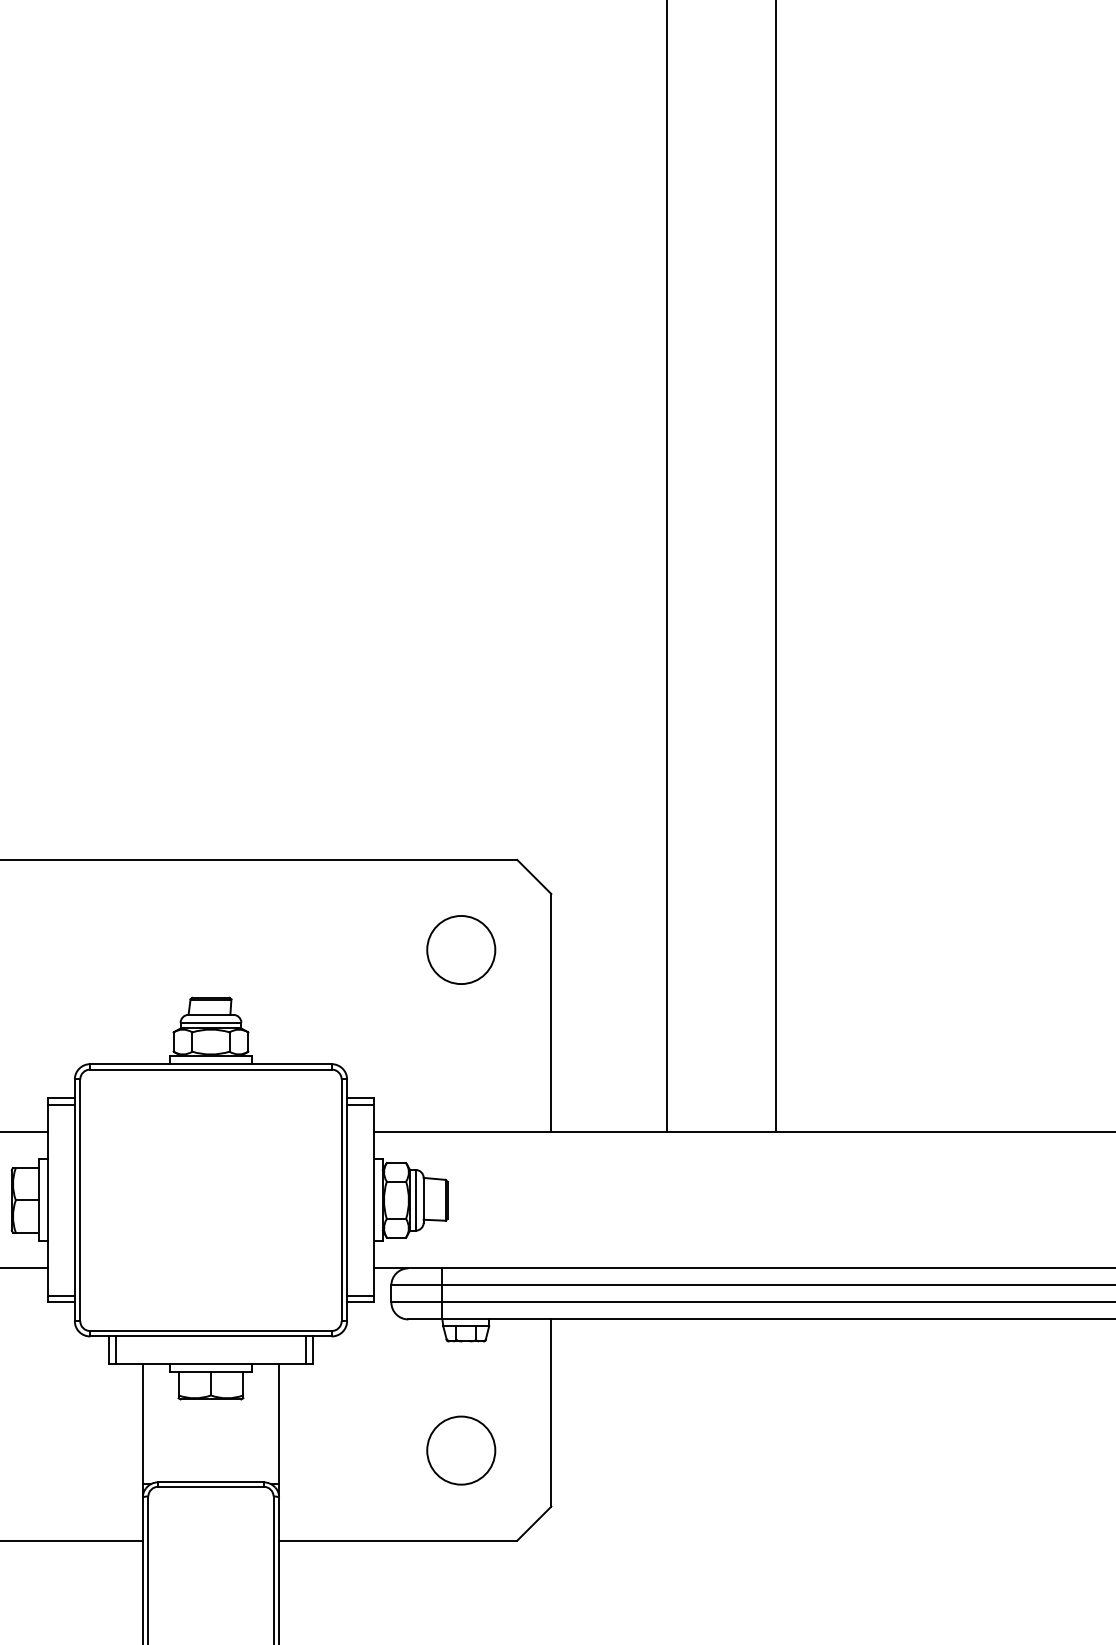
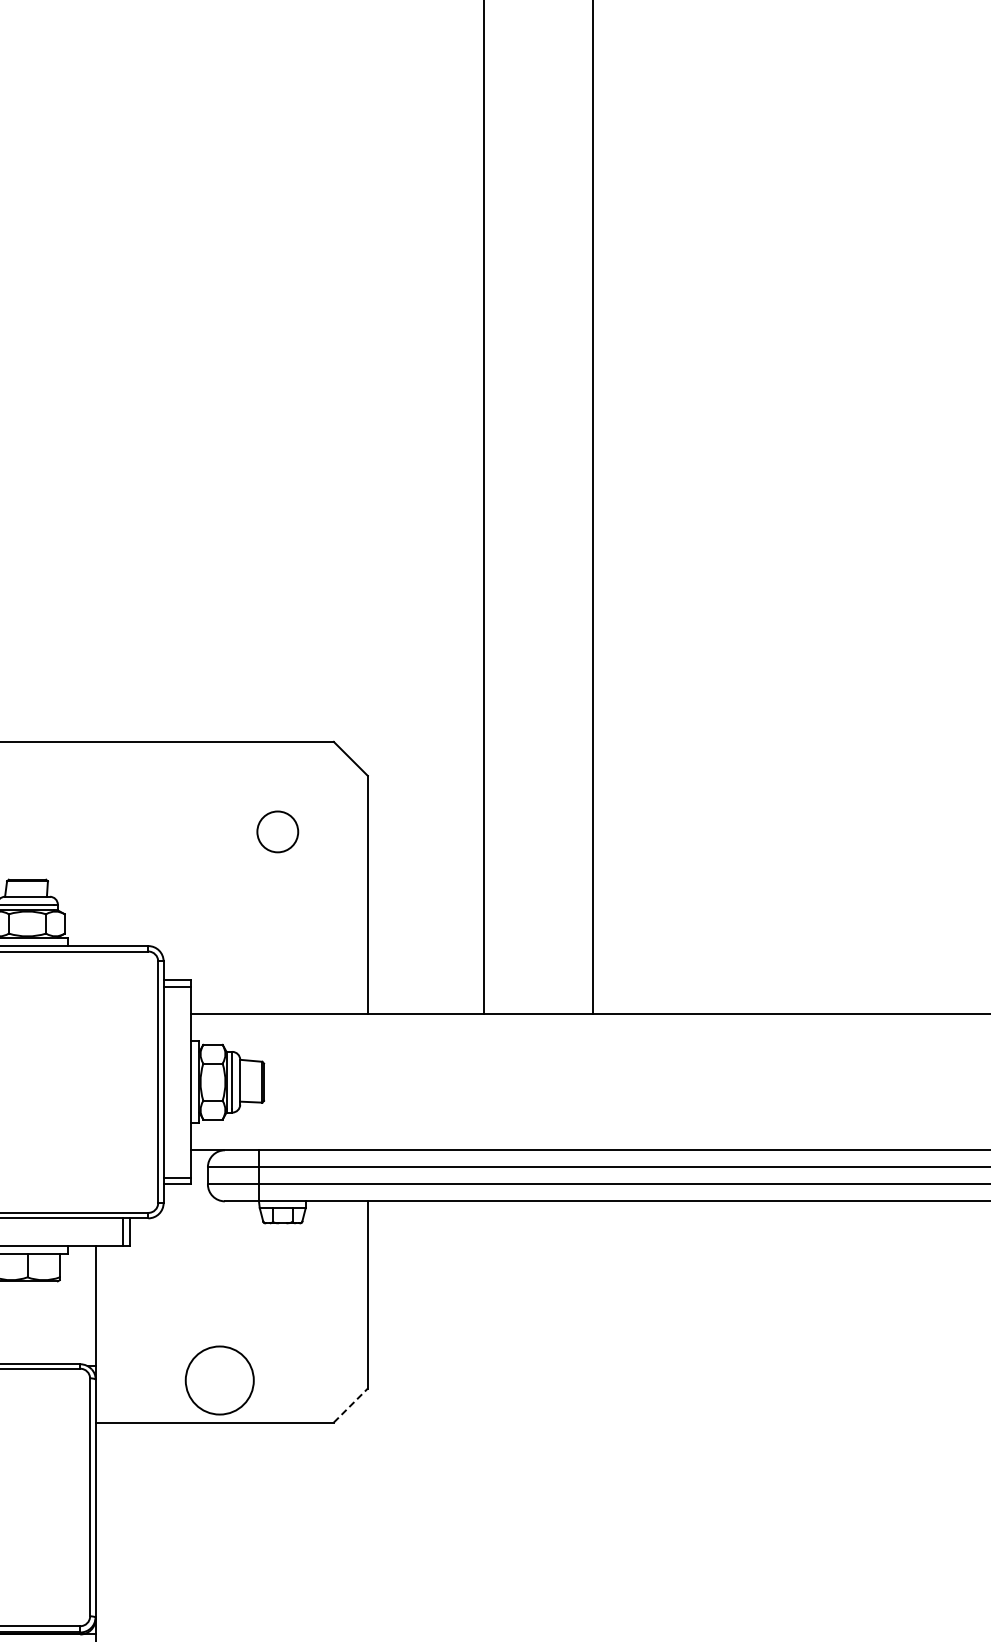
circle: (461, 949) -> (278, 831), size x0.6
circle: (461, 1450) -> (220, 1380), moved
line: (534, 1523) -> (351, 1405), solid -> dashed

